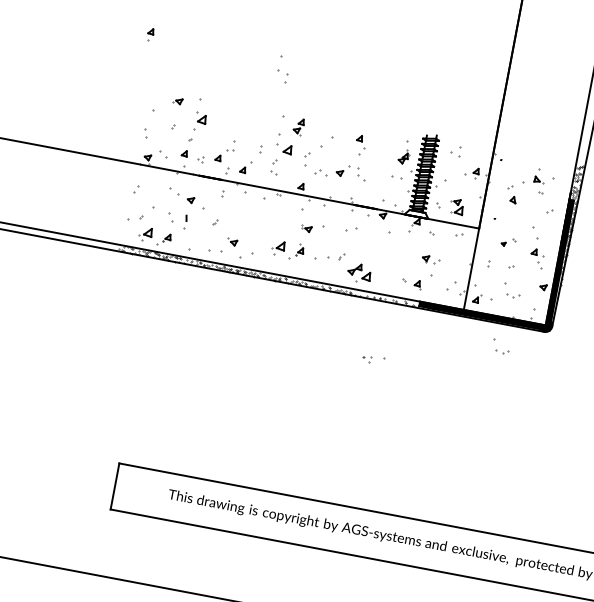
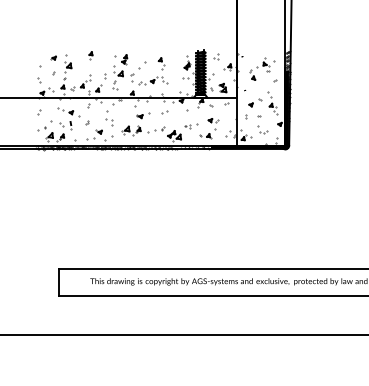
part: (149, 34) -> (90, 55), moved
part: (282, 70) -> (109, 118), moved
part: (508, 242) -> (255, 102), size x1.67
part: (501, 346) -> (262, 162), removed
part: (373, 359) -> (191, 126), moved

